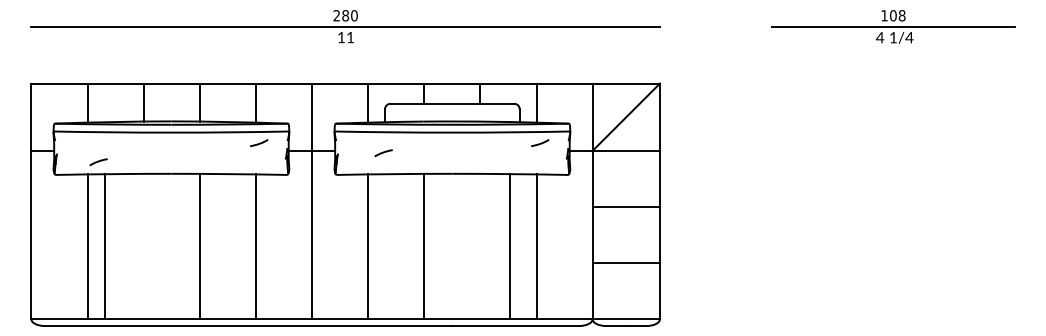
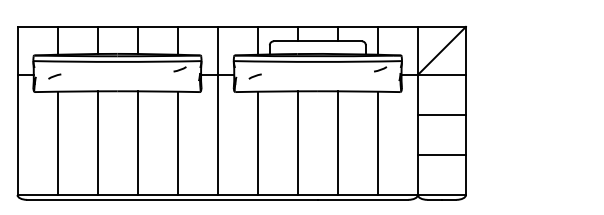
line: (383, 153) -> (255, 76), moved
line: (98, 162) -> (54, 76), moved
line: (104, 246) -> (97, 143), moved
line: (510, 246) -> (337, 143), moved

